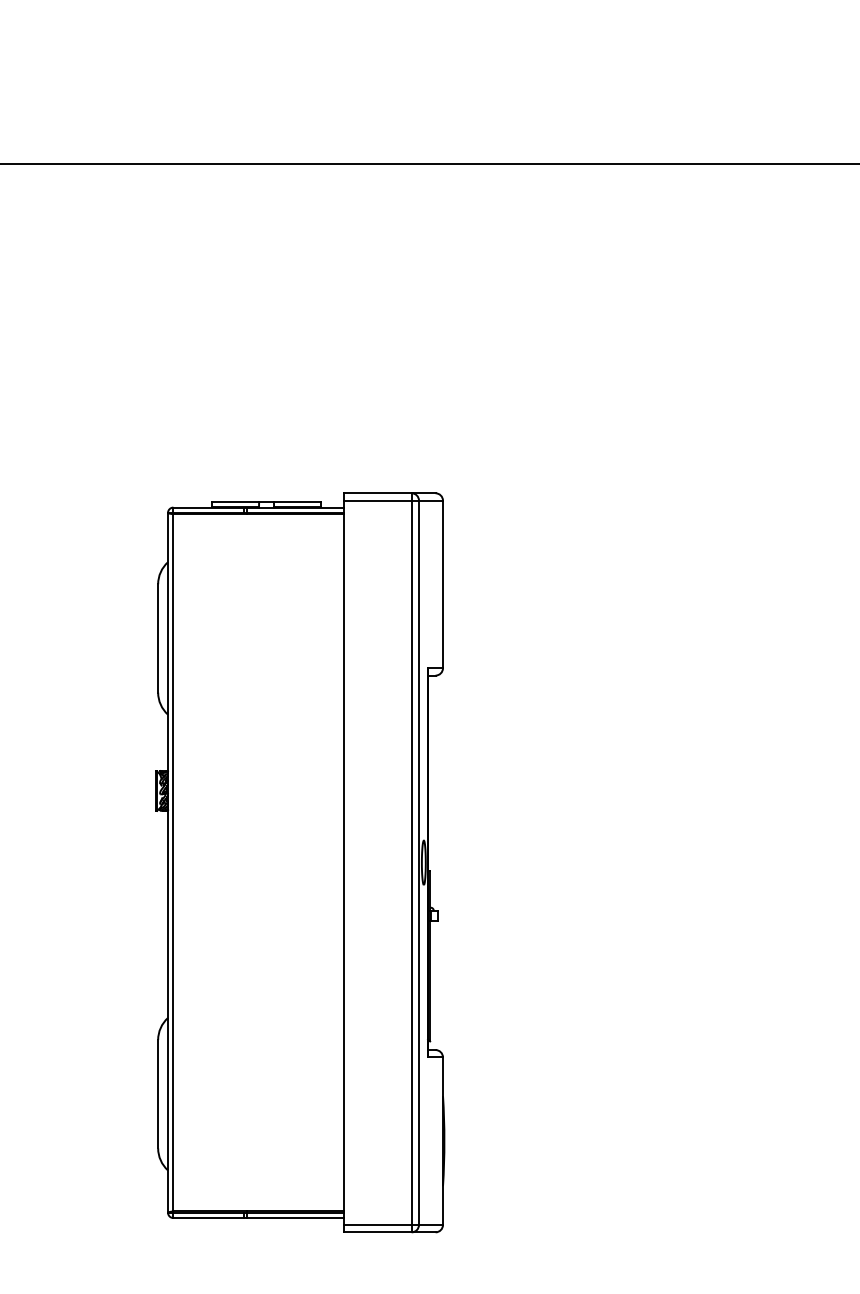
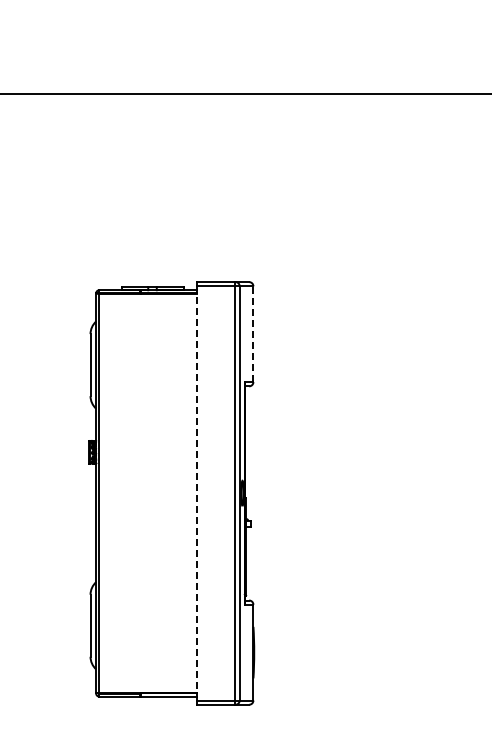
line: (443, 584) -> (253, 334), solid -> dashed
line: (345, 862) -> (197, 493), solid -> dashed

